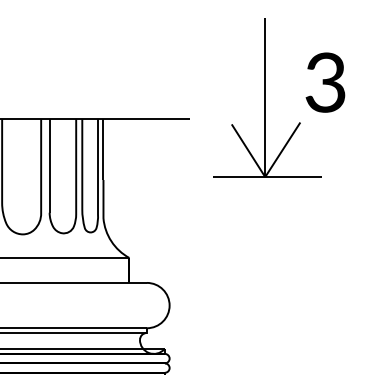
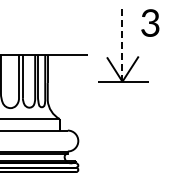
text: (325, 81) -> (150, 22), moved
line: (265, 96) -> (122, 44), solid -> dashed

